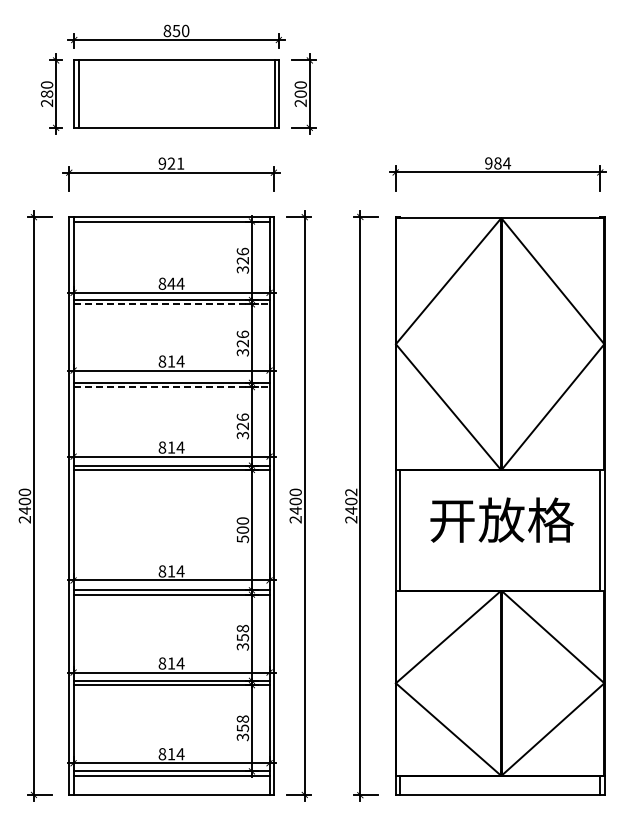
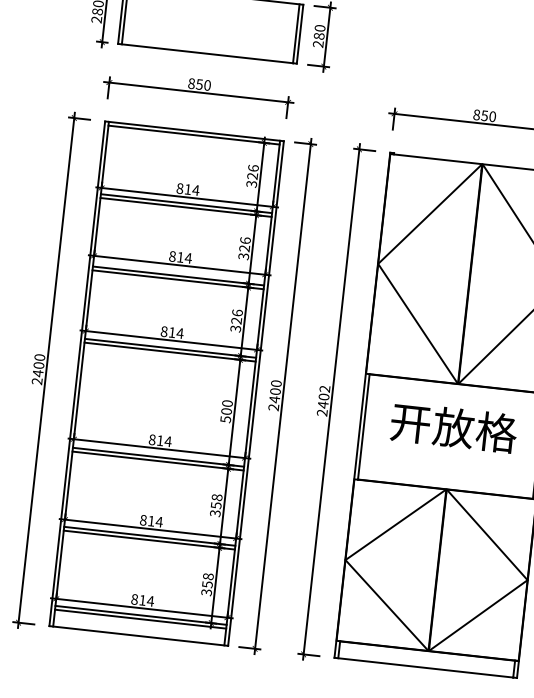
text: (300, 93) -> (319, 35), 200 -> 280
text: (171, 163) -> (199, 84), 921 -> 850
text: (498, 163) -> (485, 115), 984 -> 850
text: (171, 283) -> (188, 189), 844 -> 814
line: (171, 304) -> (186, 207), dashed -> solid
line: (171, 387) -> (178, 280), dashed -> solid

